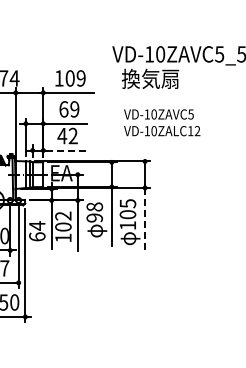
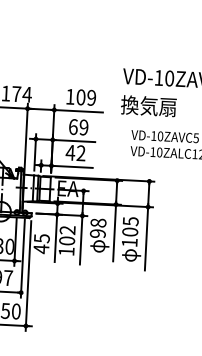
text: (150, 78) -> (148, 105), moved
line: (66, 150) -> (73, 166), dashed -> solid
line: (145, 220) -> (146, 238), dashed -> solid
text: (37, 231) -> (41, 243), 64 -> 45

